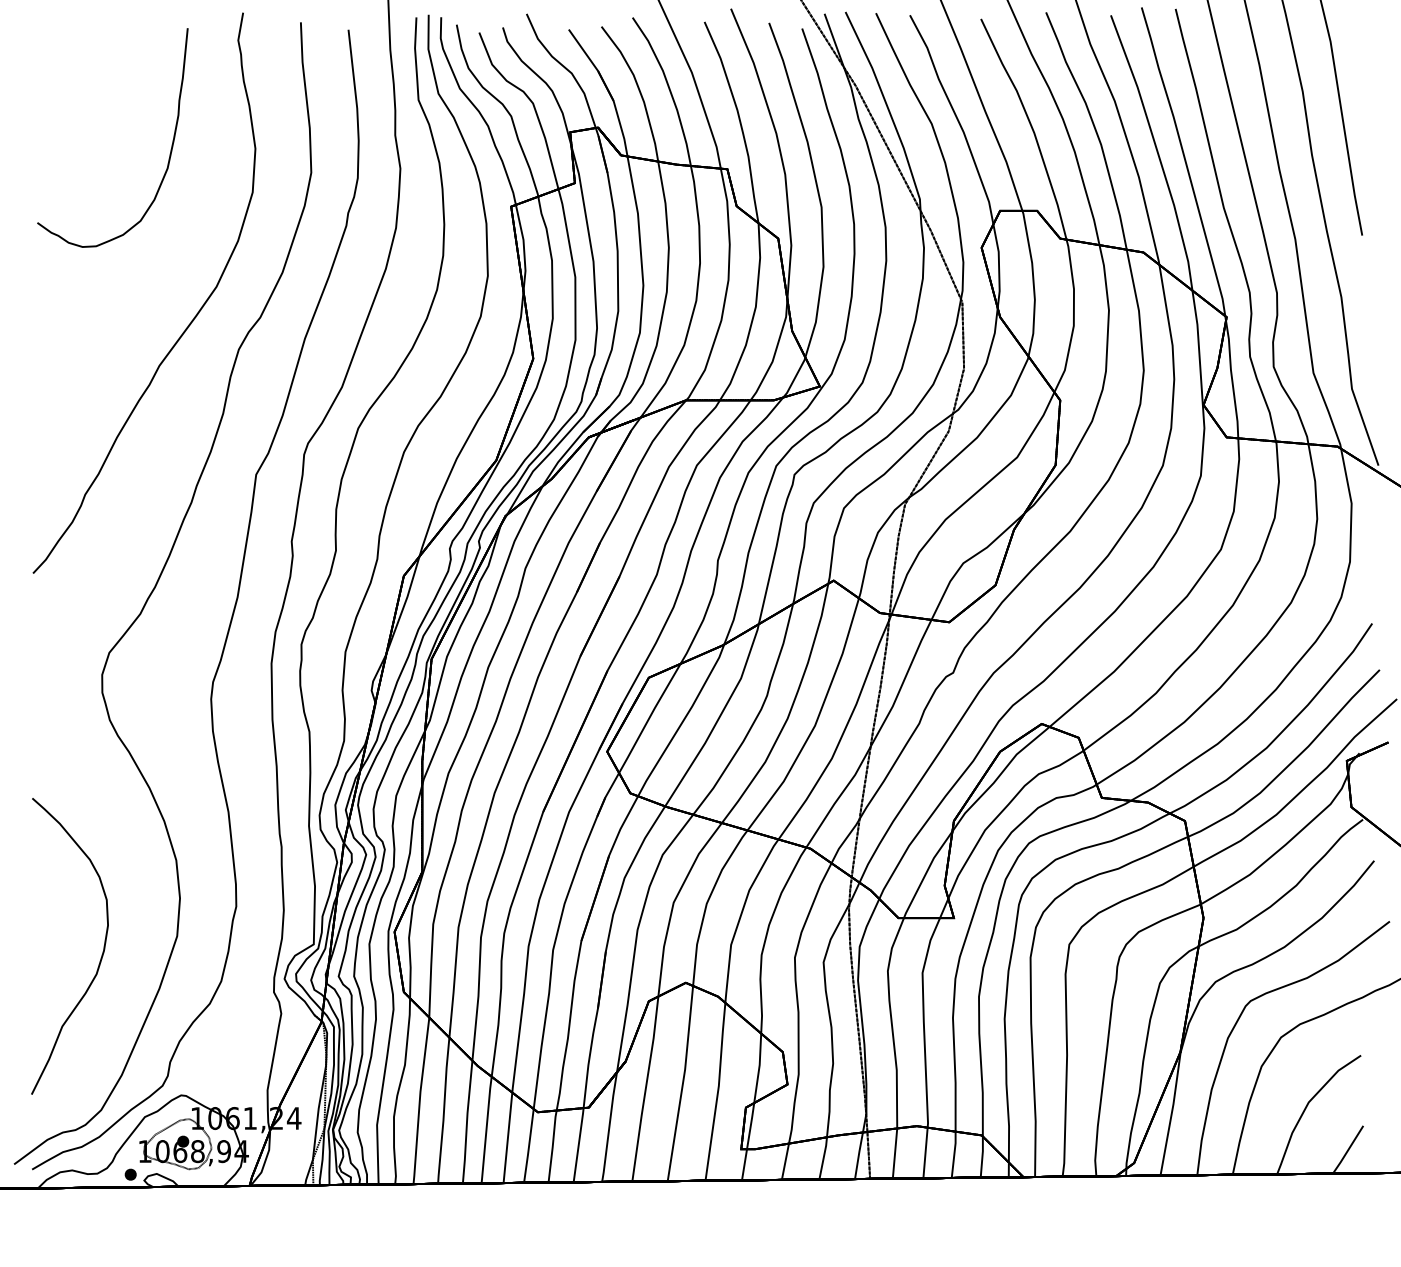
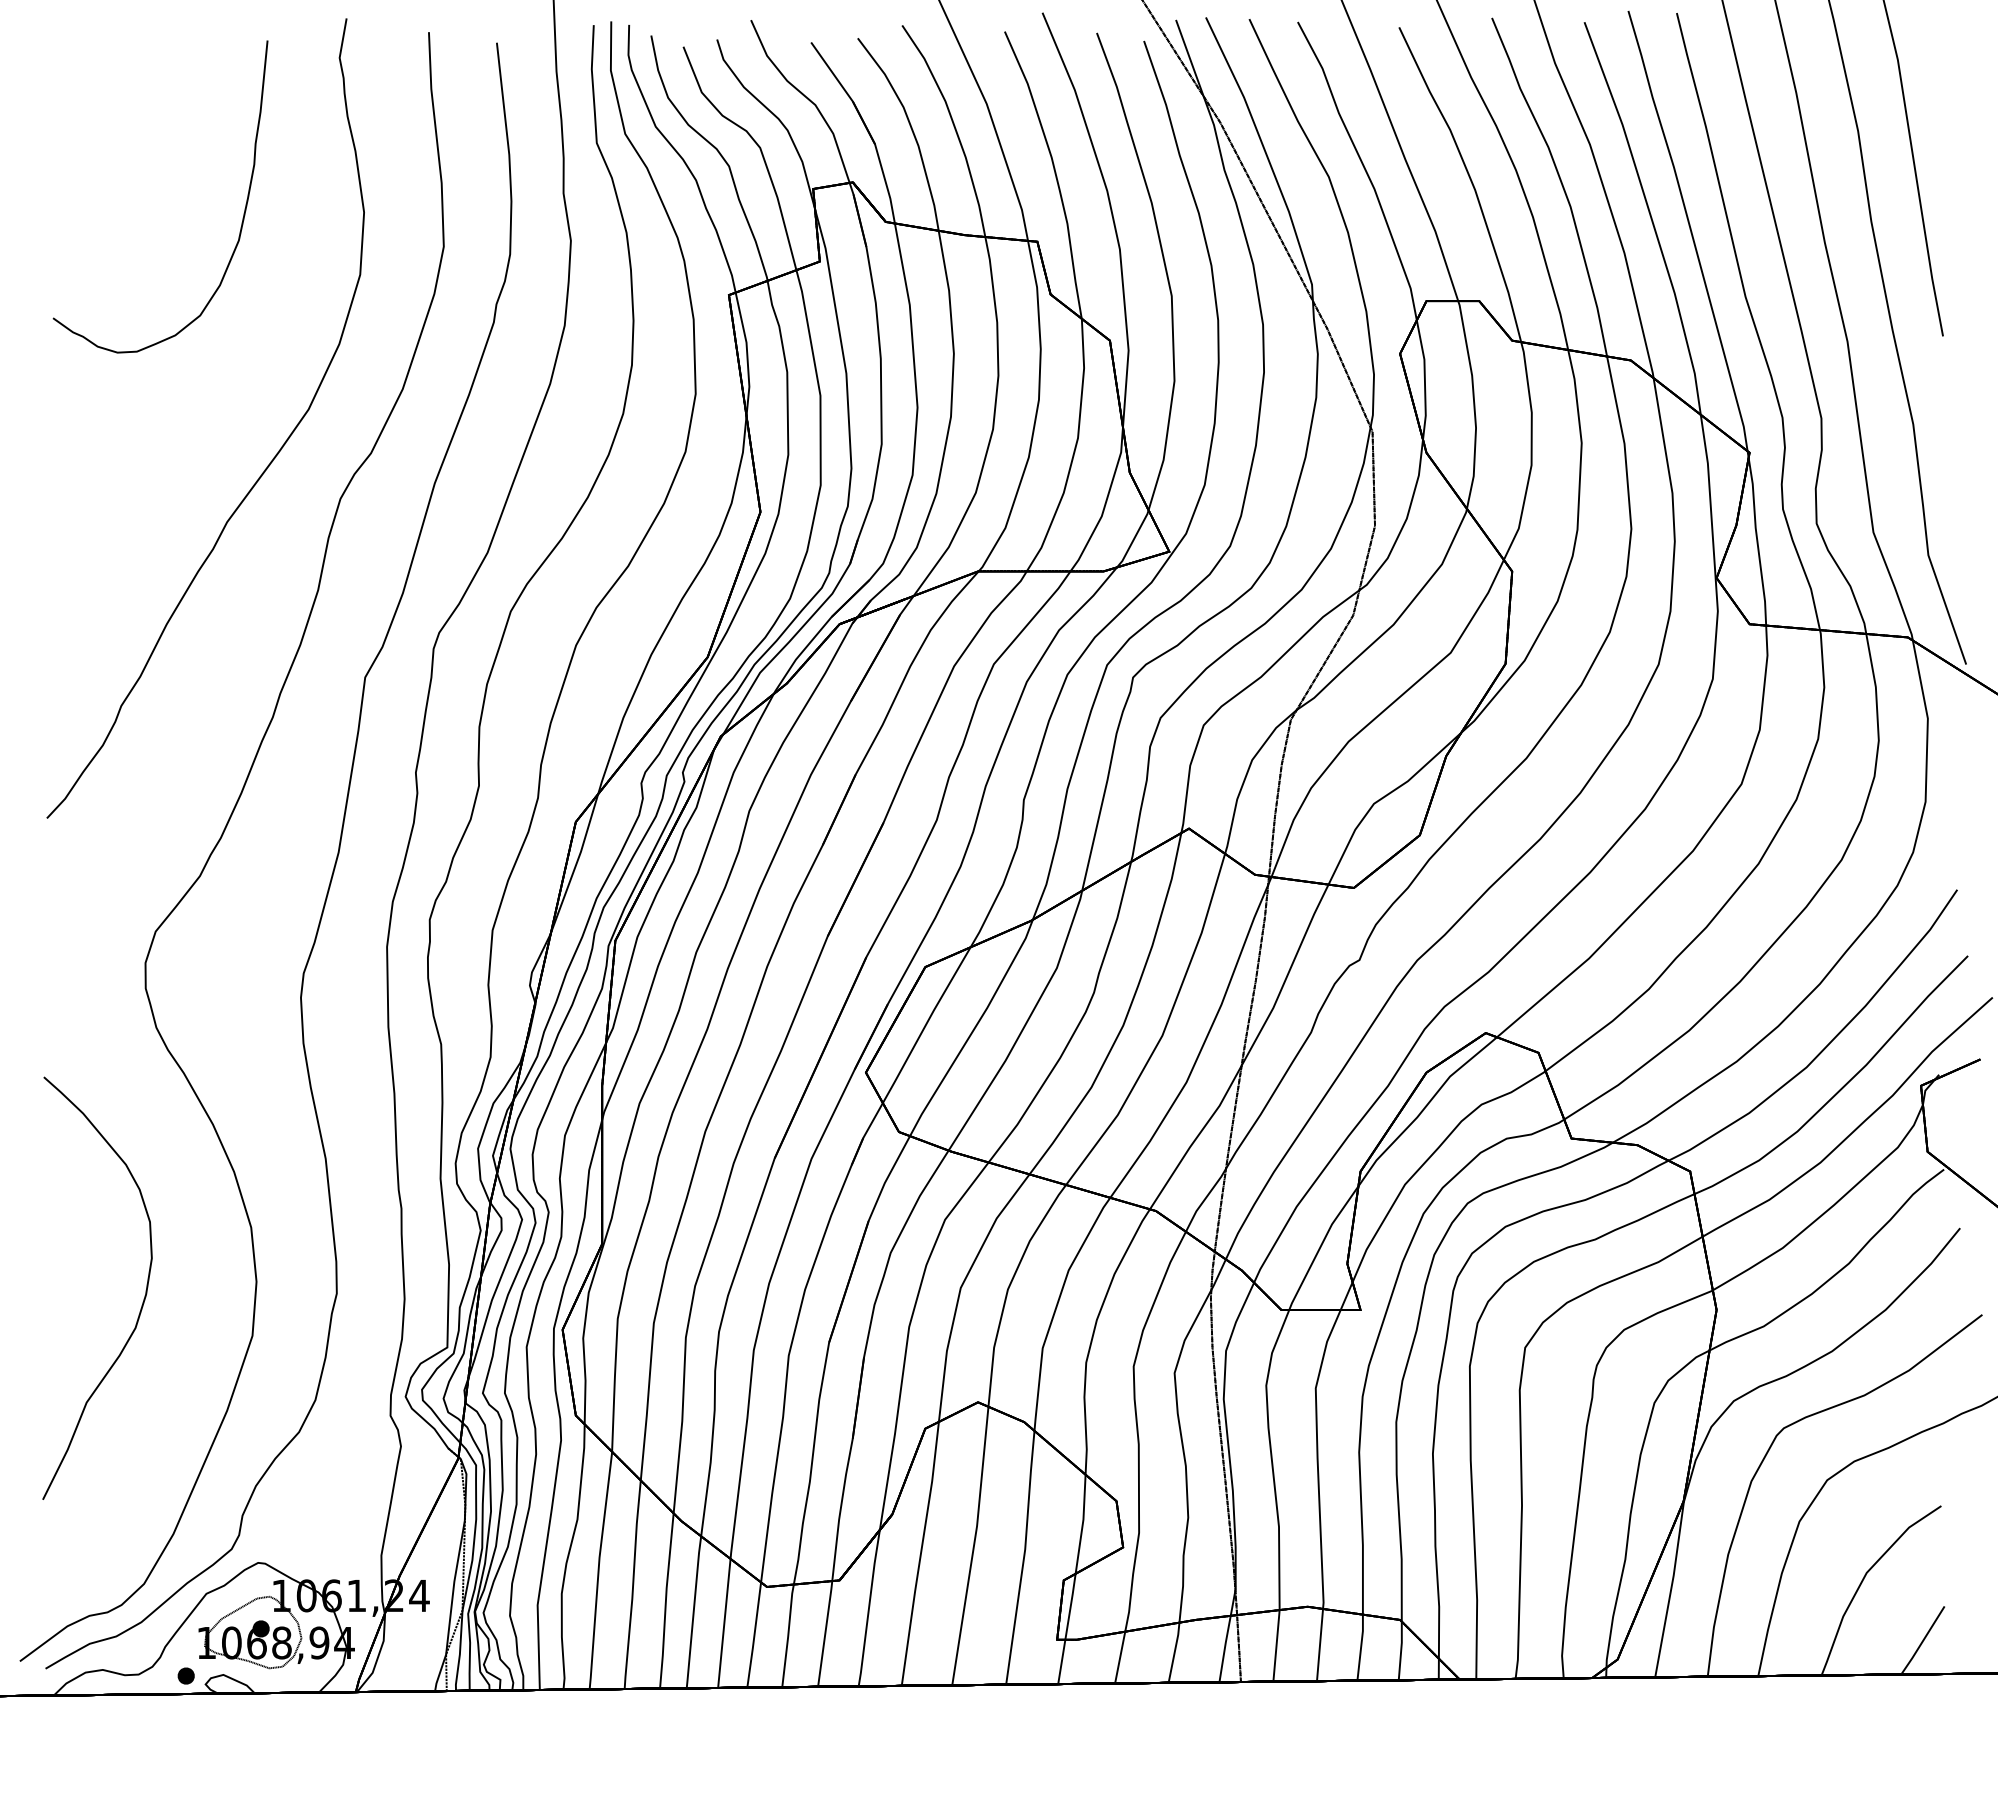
curve: (102, 953) -> (143, 1298), moved

